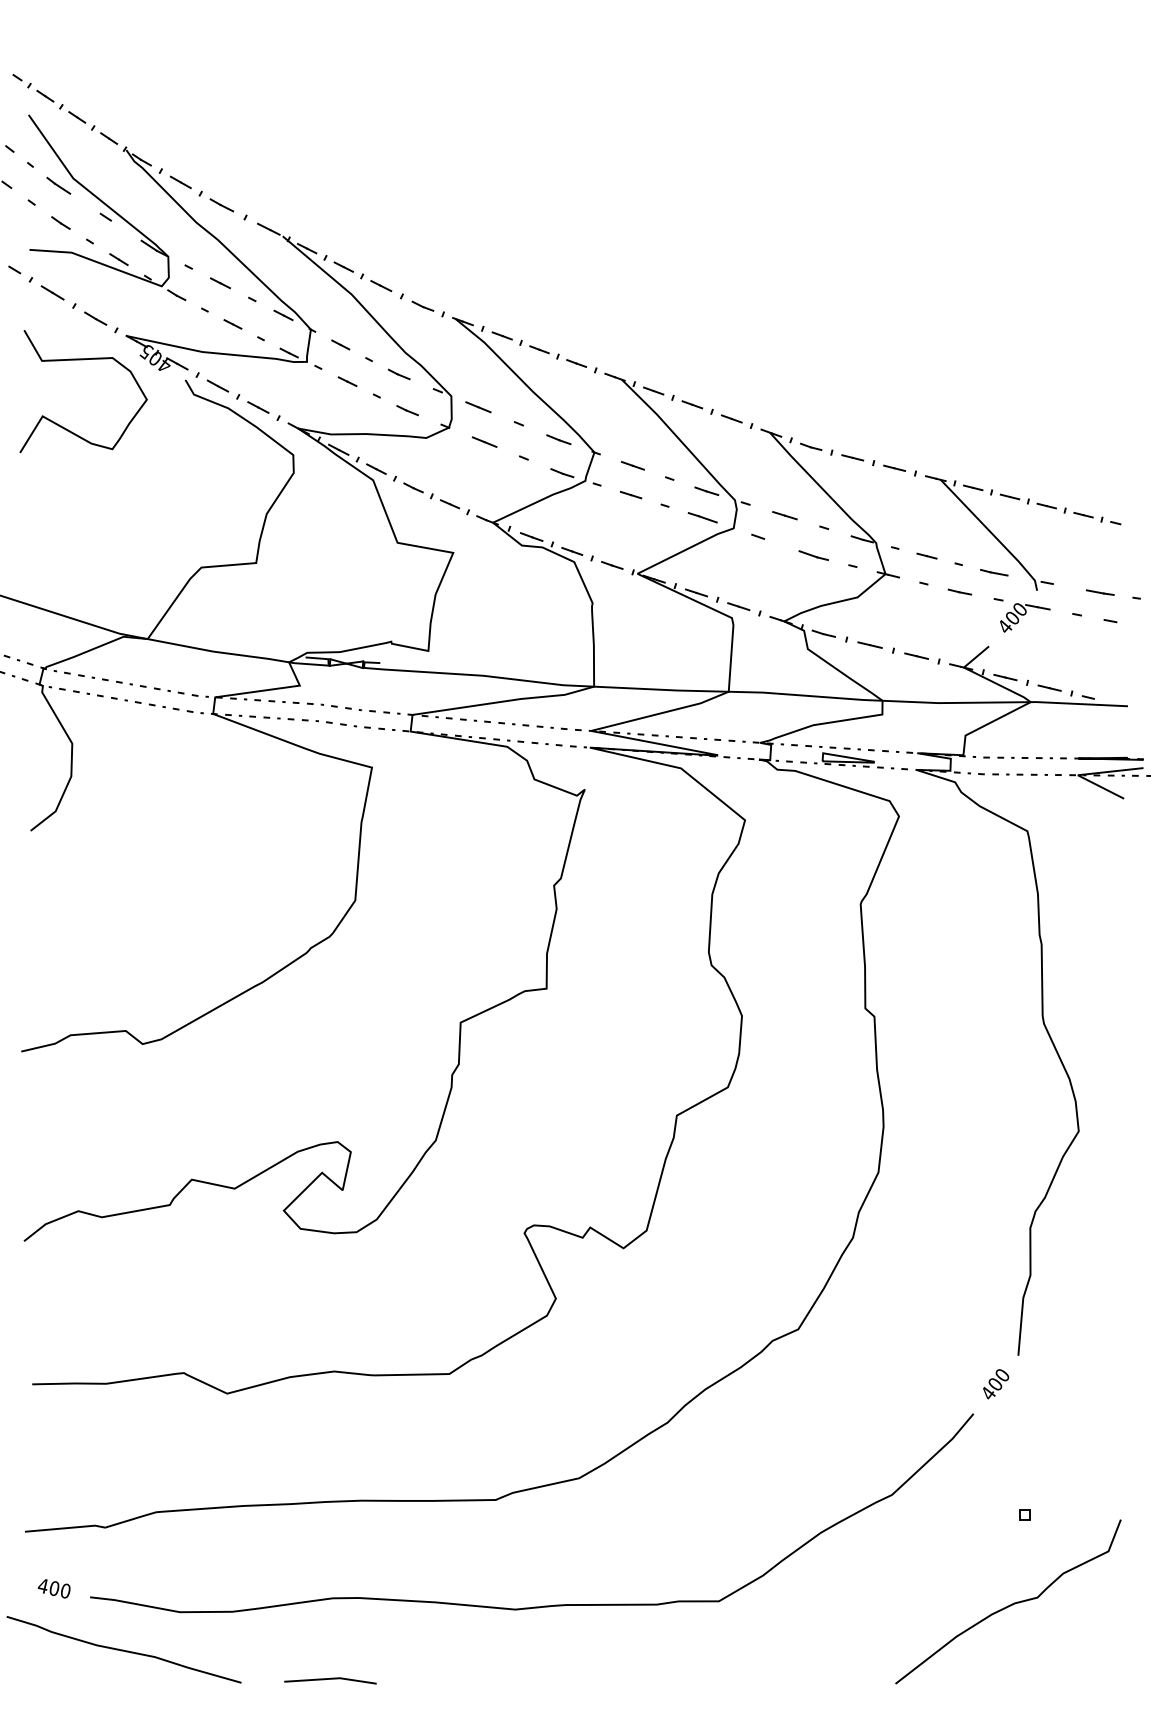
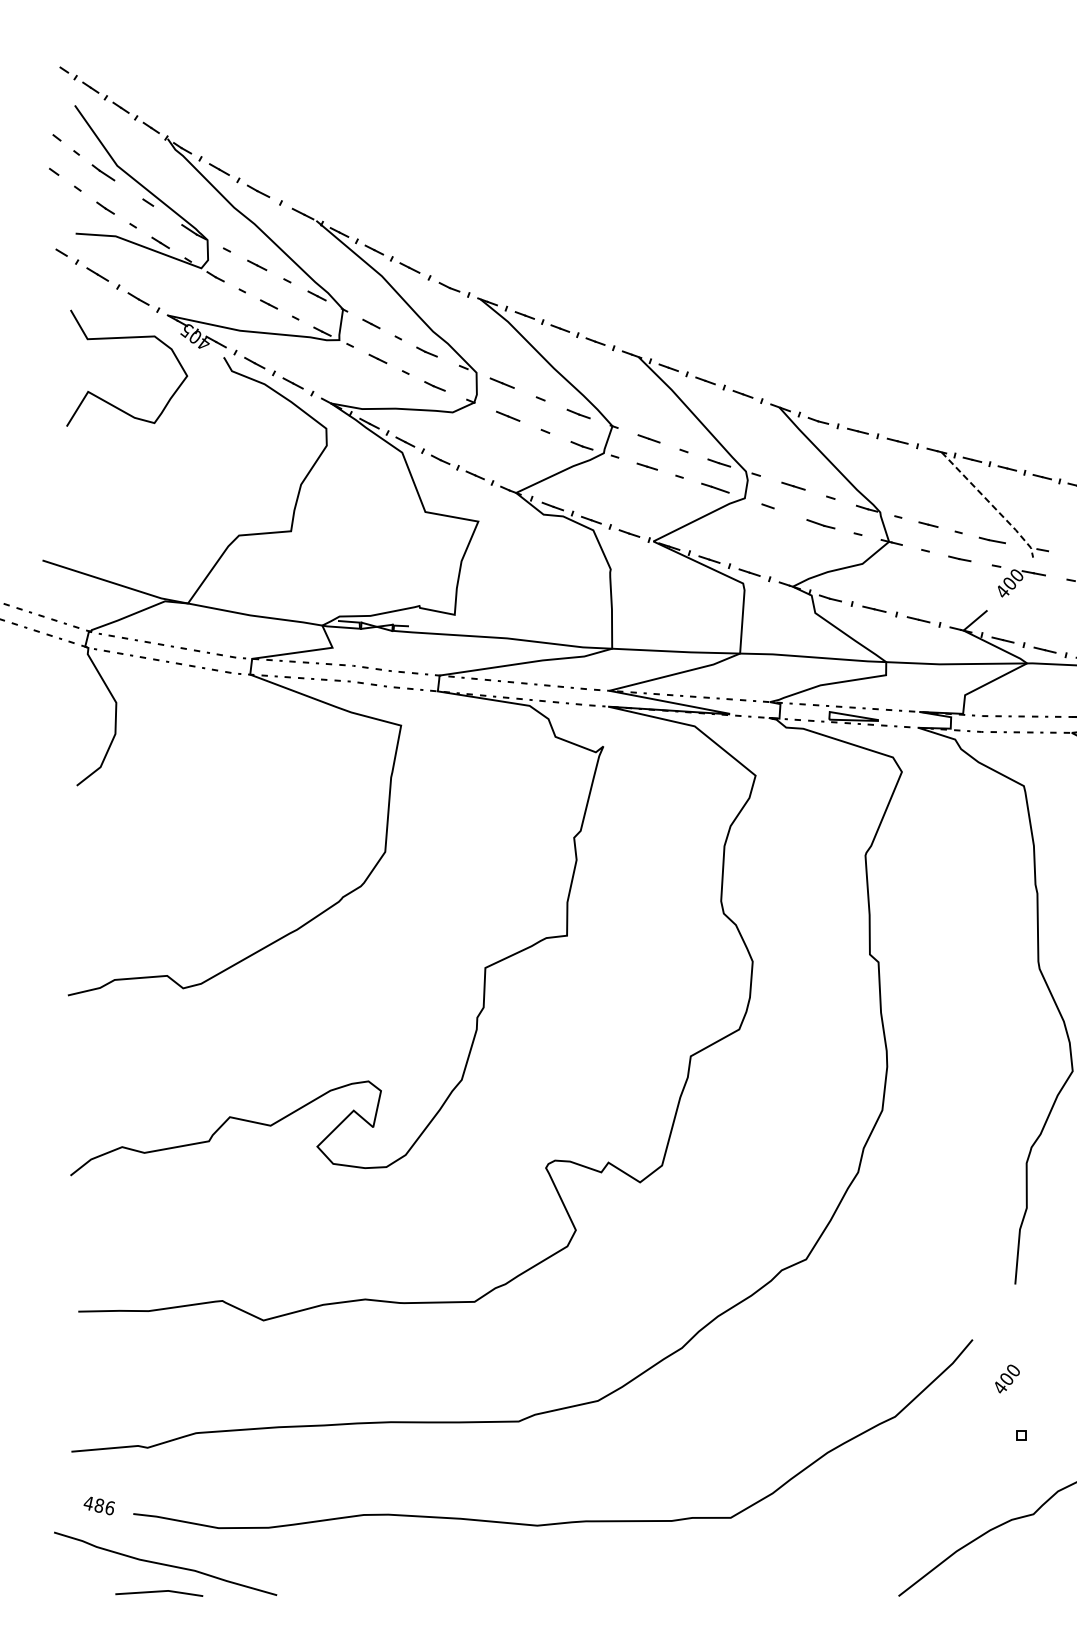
line: (992, 534) -> (990, 504), solid -> dashed
text: (996, 1384) -> (1007, 1379), moved
text: (59, 1589) -> (104, 1506), 400 -> 486
line: (330, 1679) -> (159, 1592), moved

